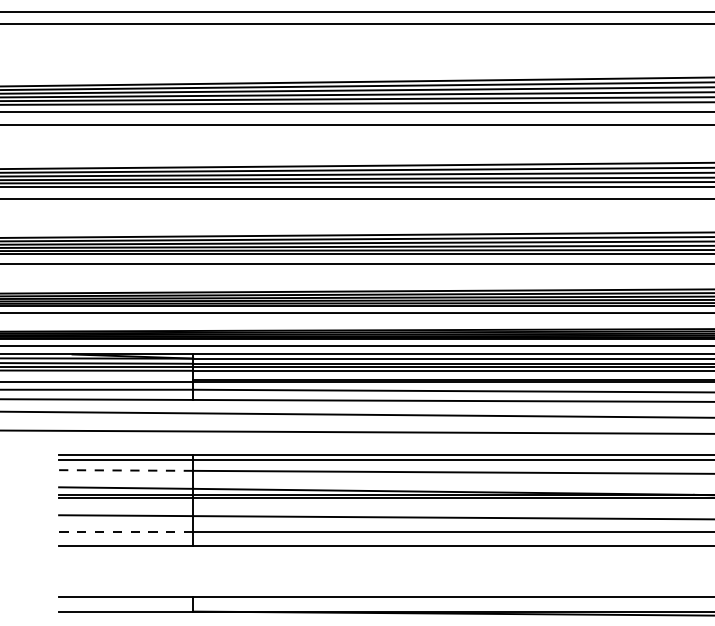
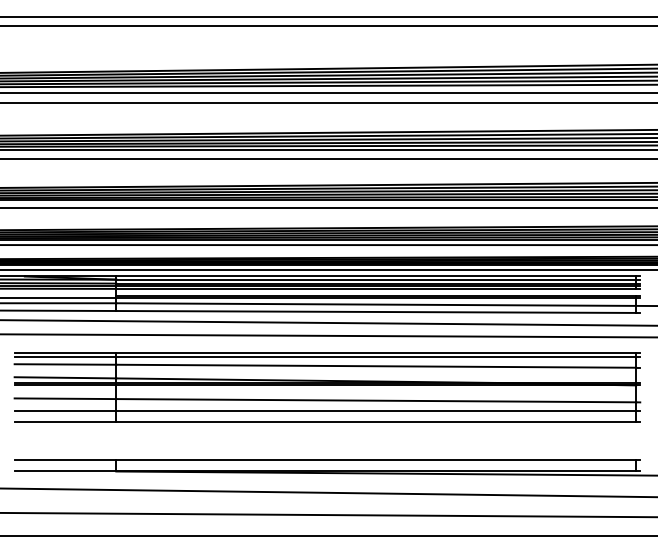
line: (126, 470) -> (65, 364), dashed -> solid
line: (126, 532) -> (65, 411), dashed -> solid

